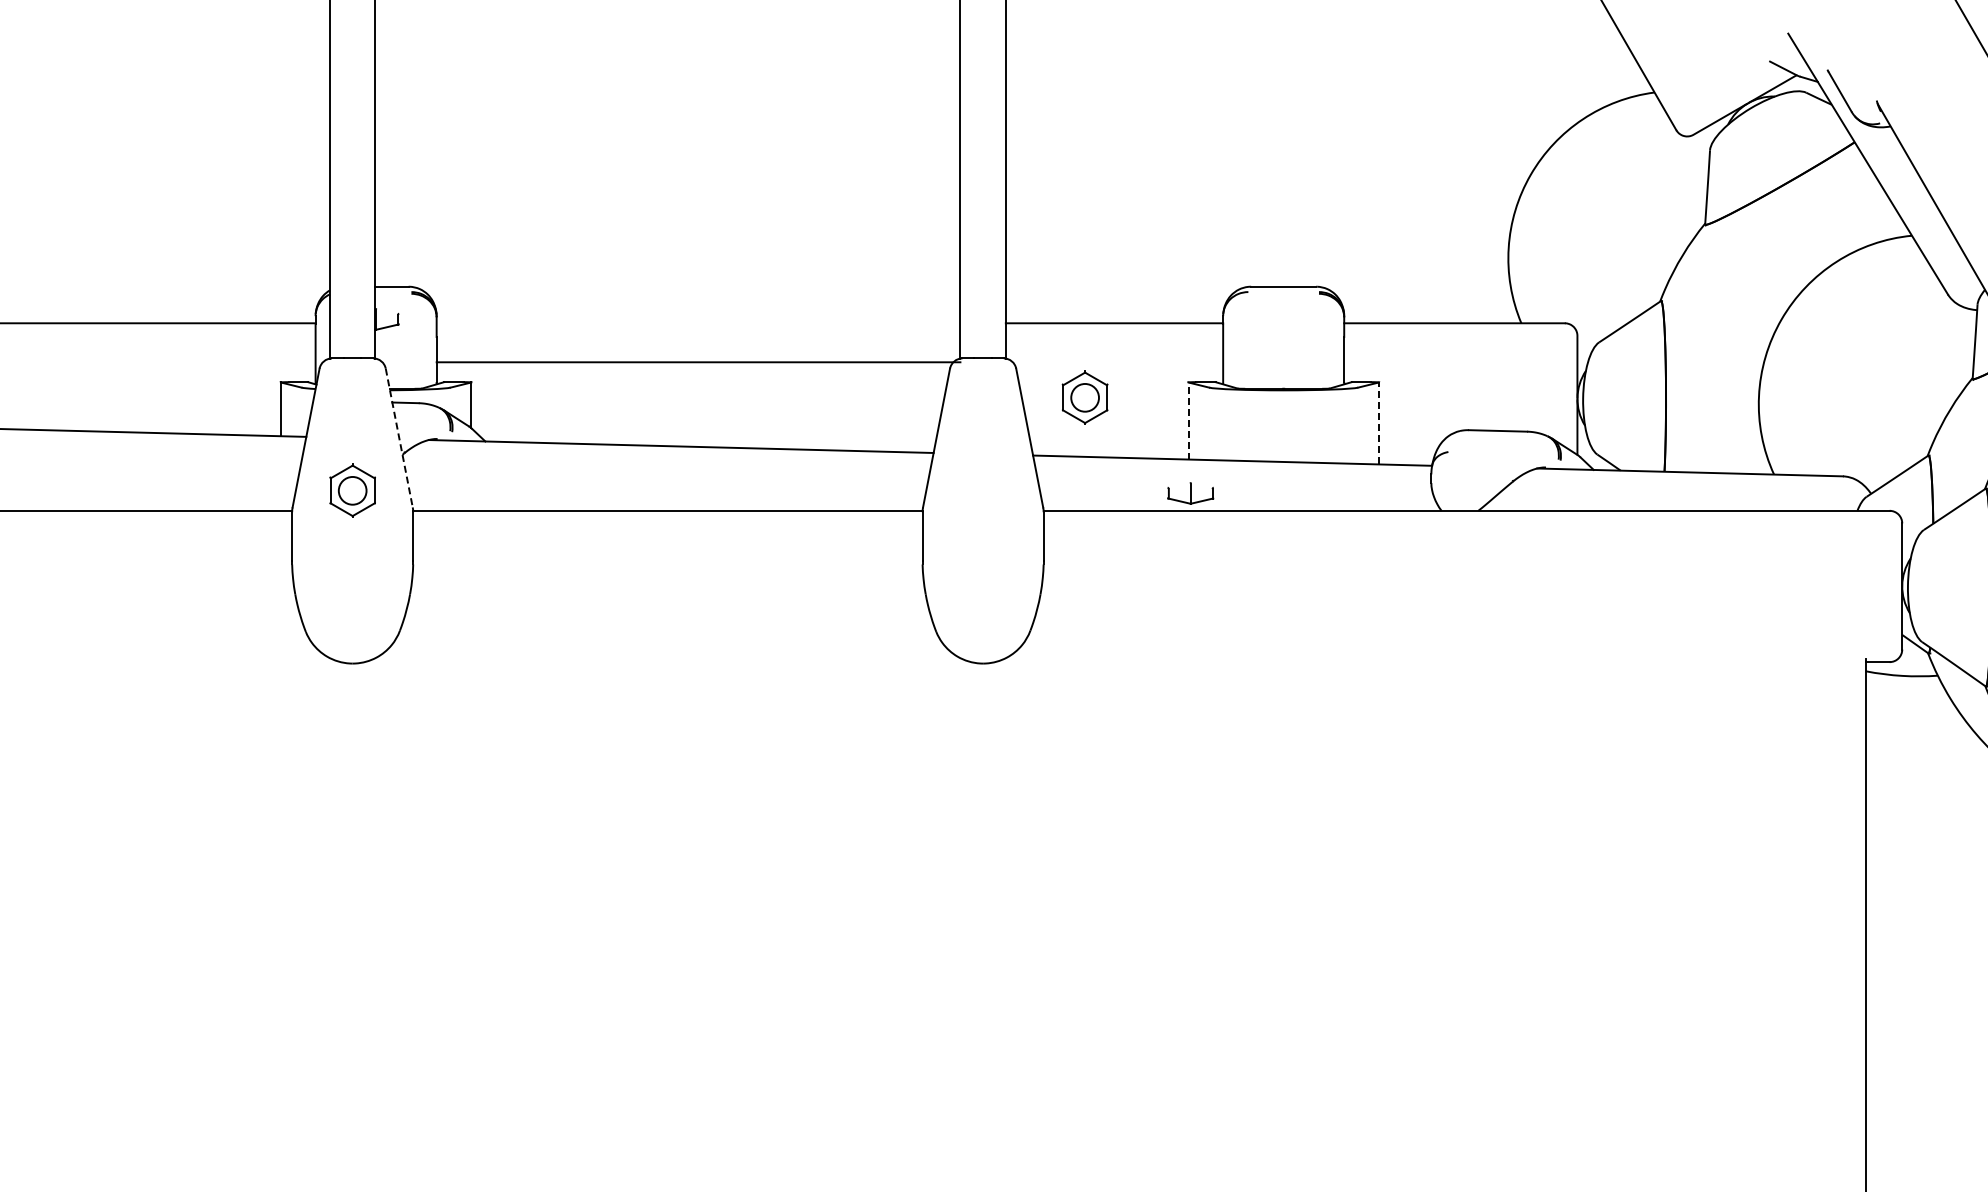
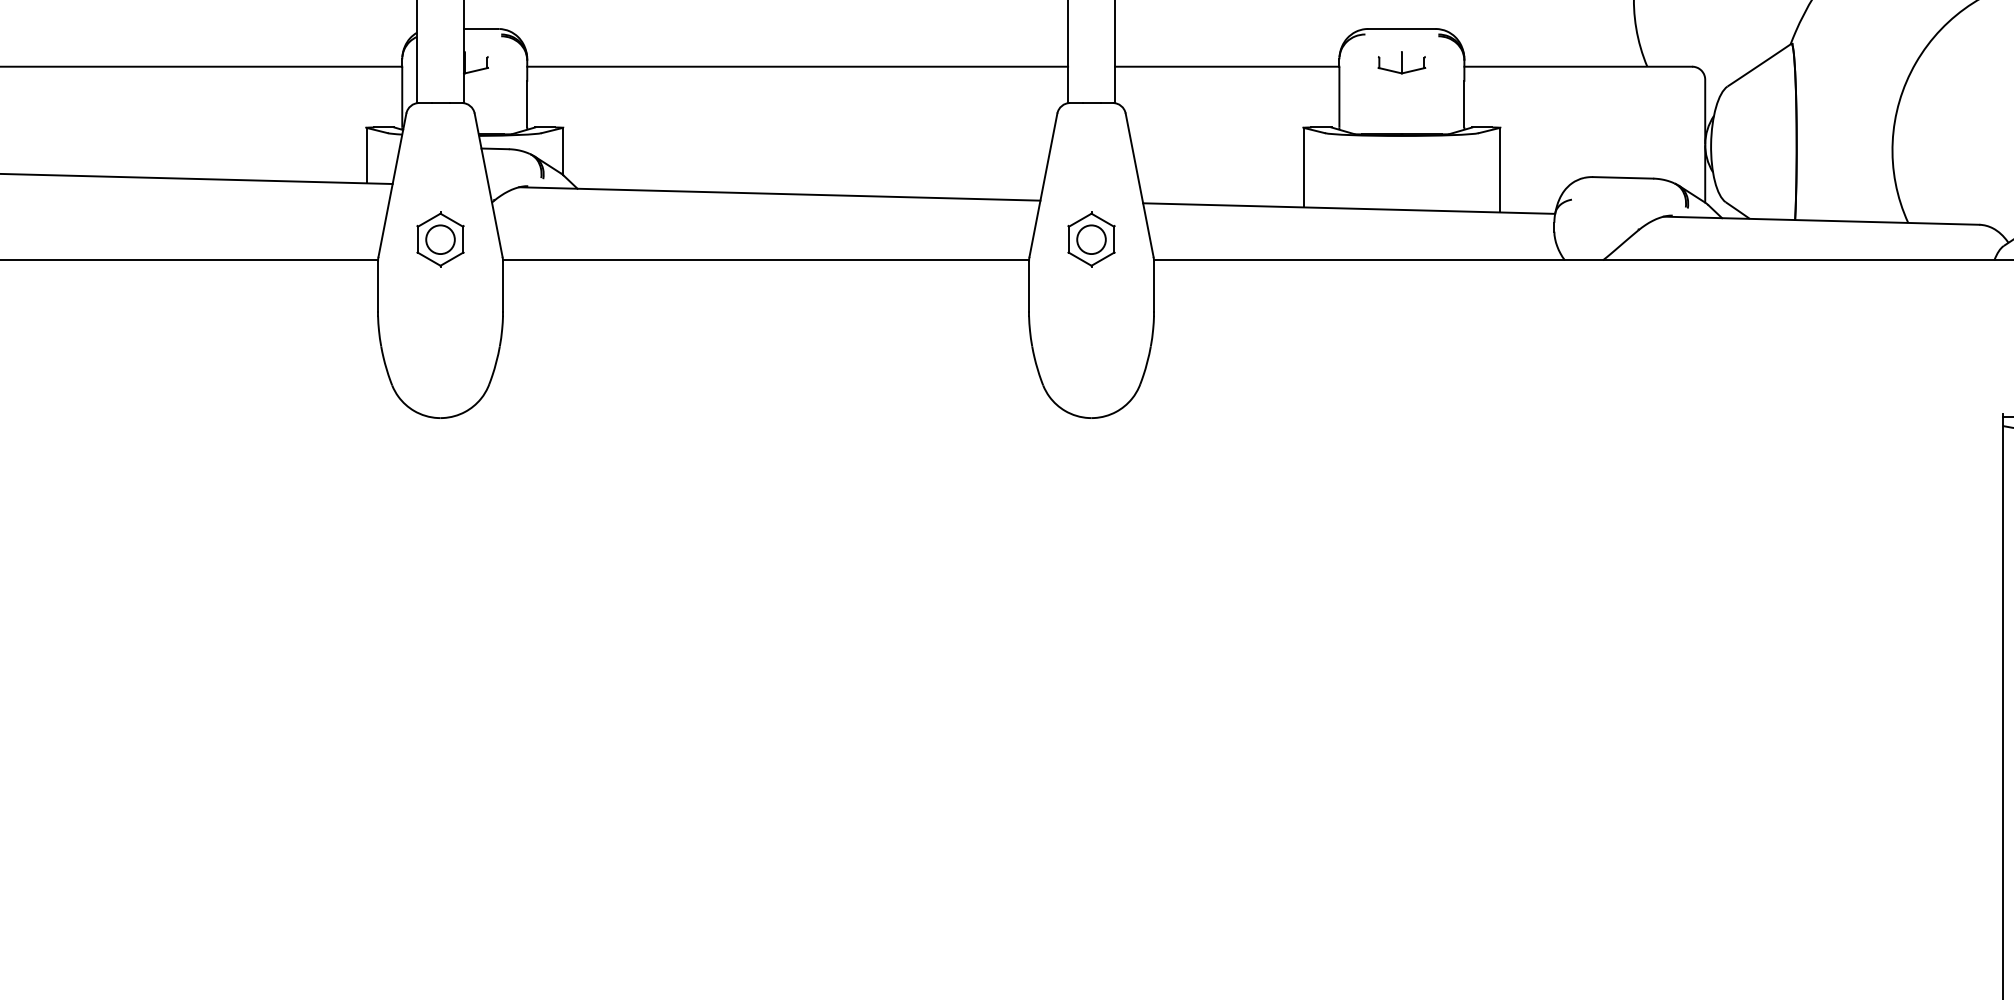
line: (698, 362) -> (797, 66), moved
part: (1084, 397) -> (1090, 239), moved
line: (1188, 421) -> (1303, 168), dashed -> solid
line: (1378, 423) -> (1499, 170), dashed -> solid
line: (399, 438) -> (488, 185), dashed -> solid
part: (1190, 493) -> (1401, 62), moved

